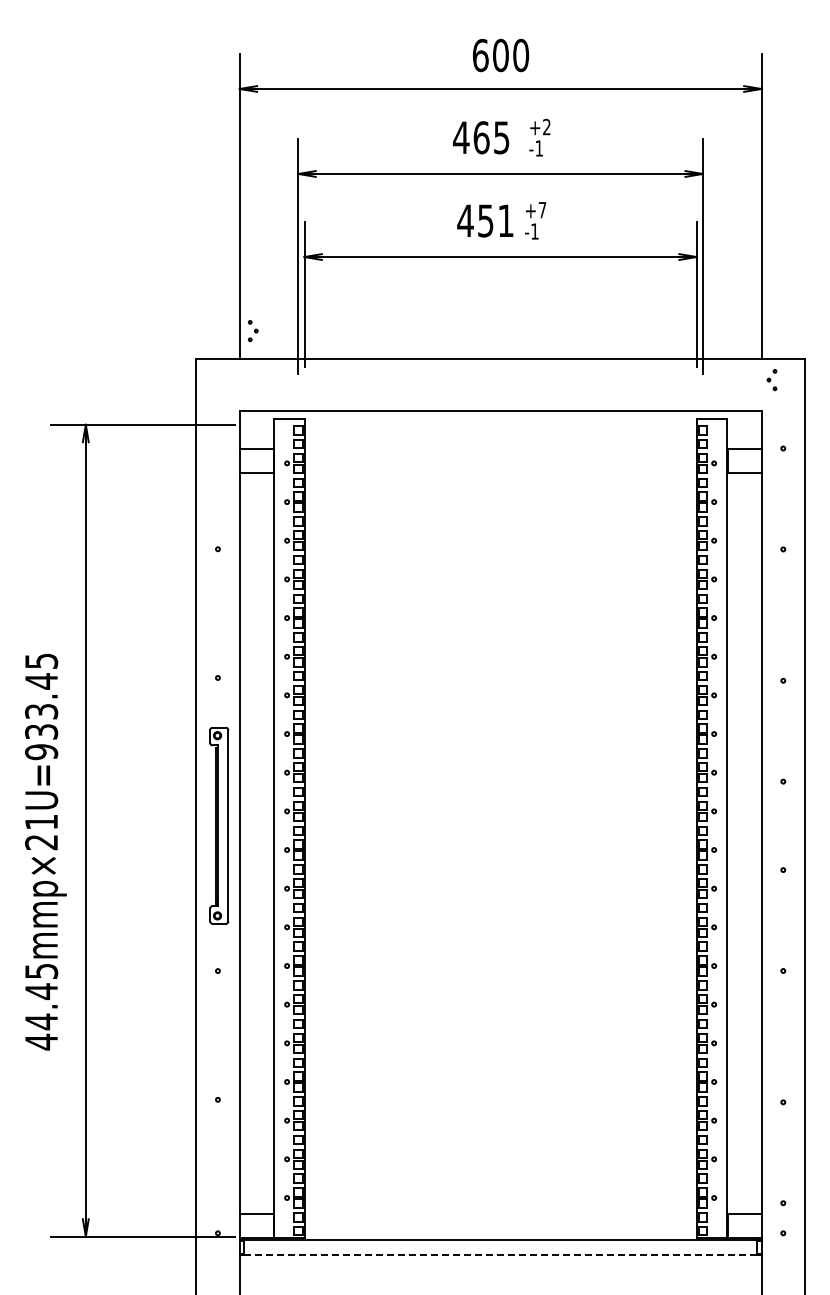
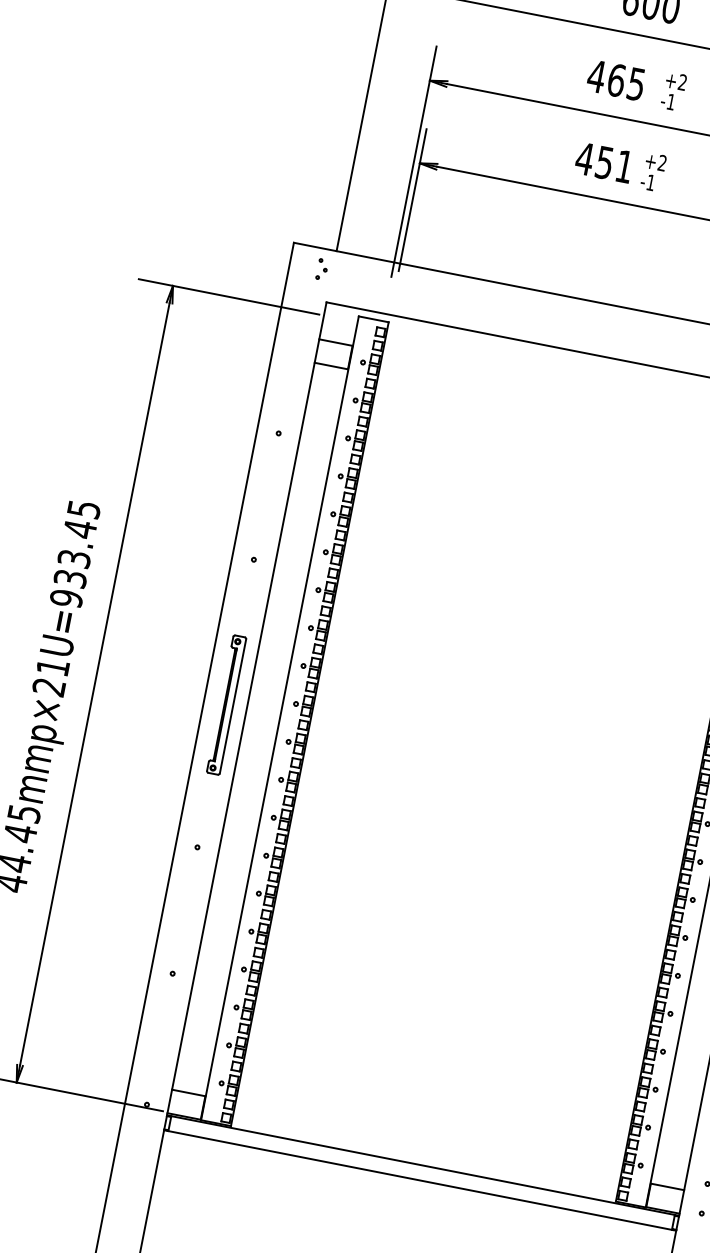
text: (542, 209) -> (662, 162), +7 -> +2
part: (252, 331) -> (321, 269), moved
part: (218, 825) -> (226, 704), size x0.71
line: (500, 1255) -> (419, 1180), dashed -> solid

